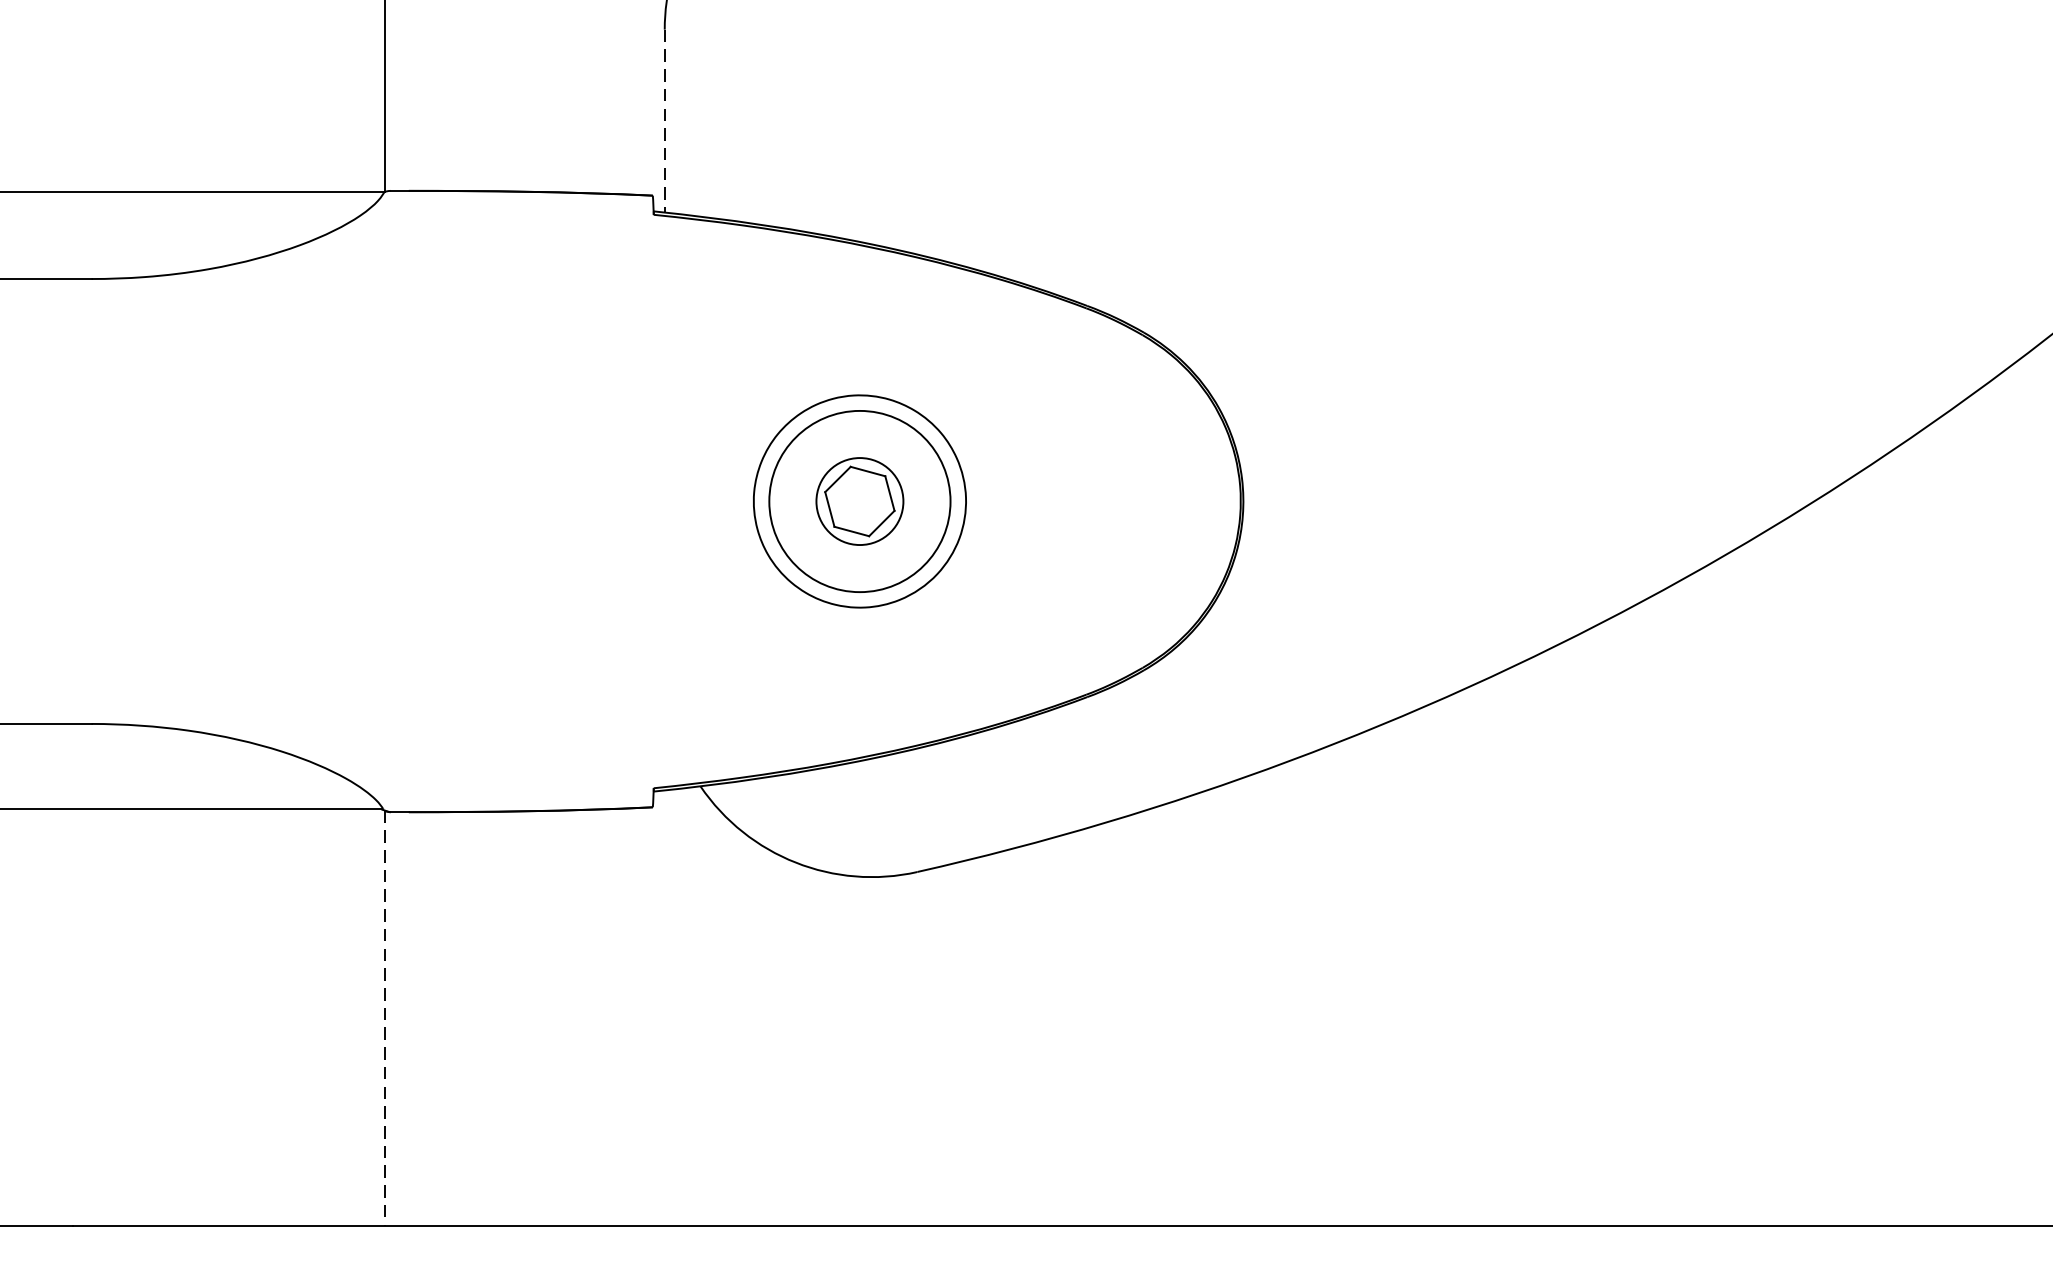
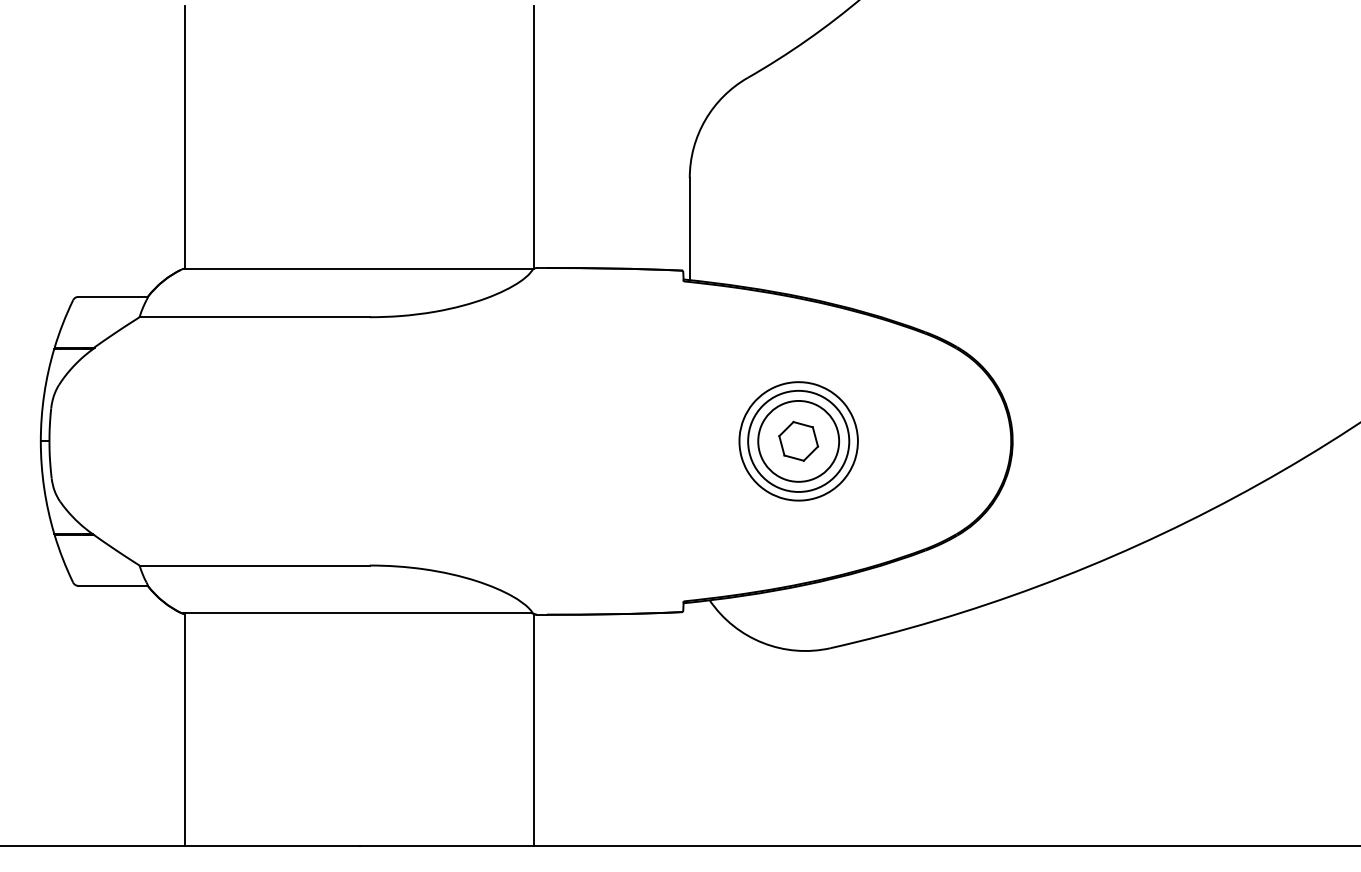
line: (664, 121) -> (689, 229), dashed -> solid
circle: (859, 499) -> (798, 440), size x1.67
line: (384, 1019) -> (533, 730), dashed -> solid

